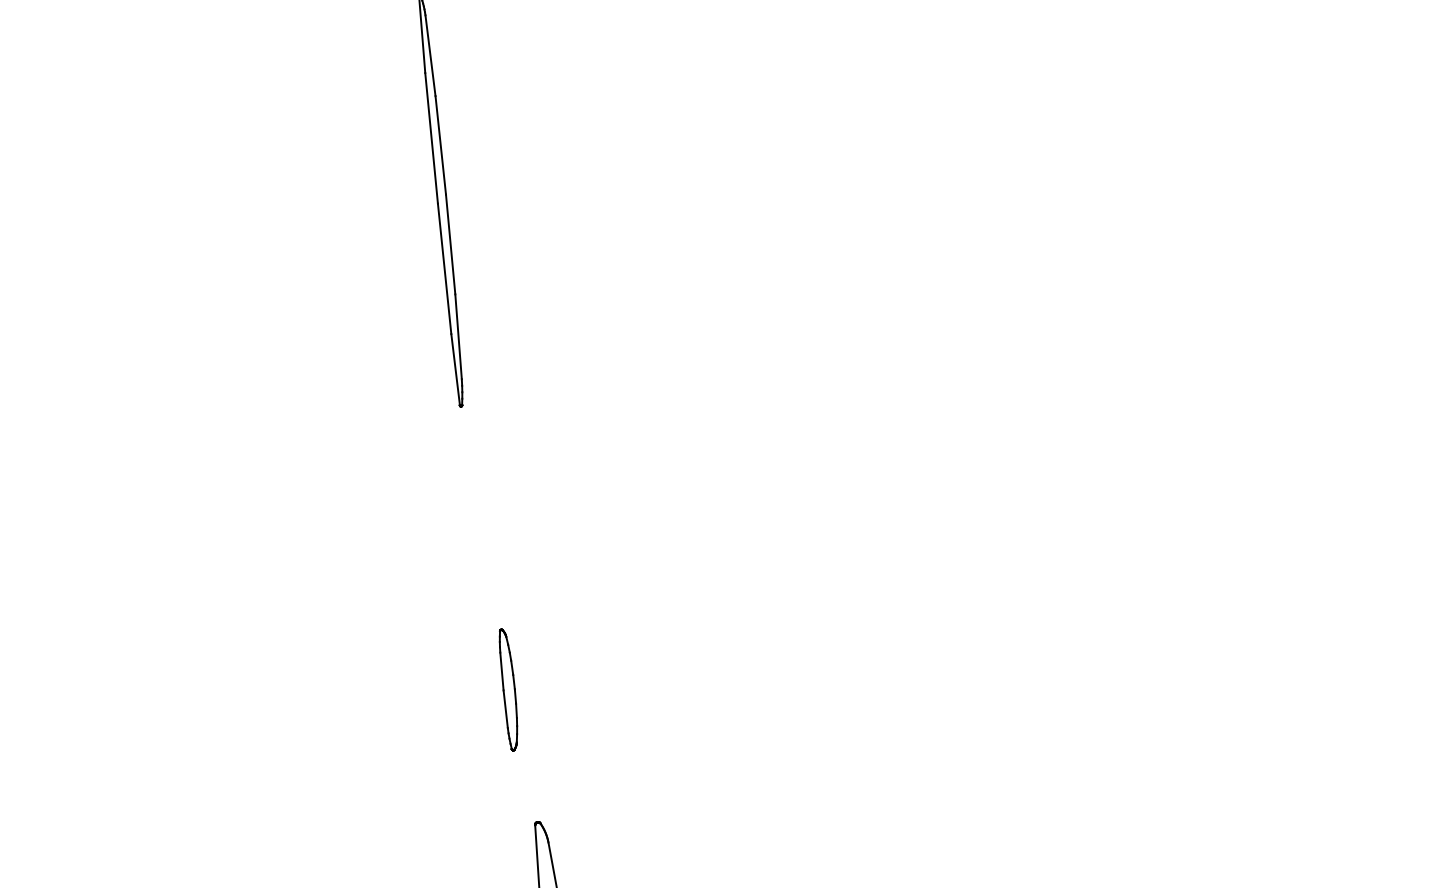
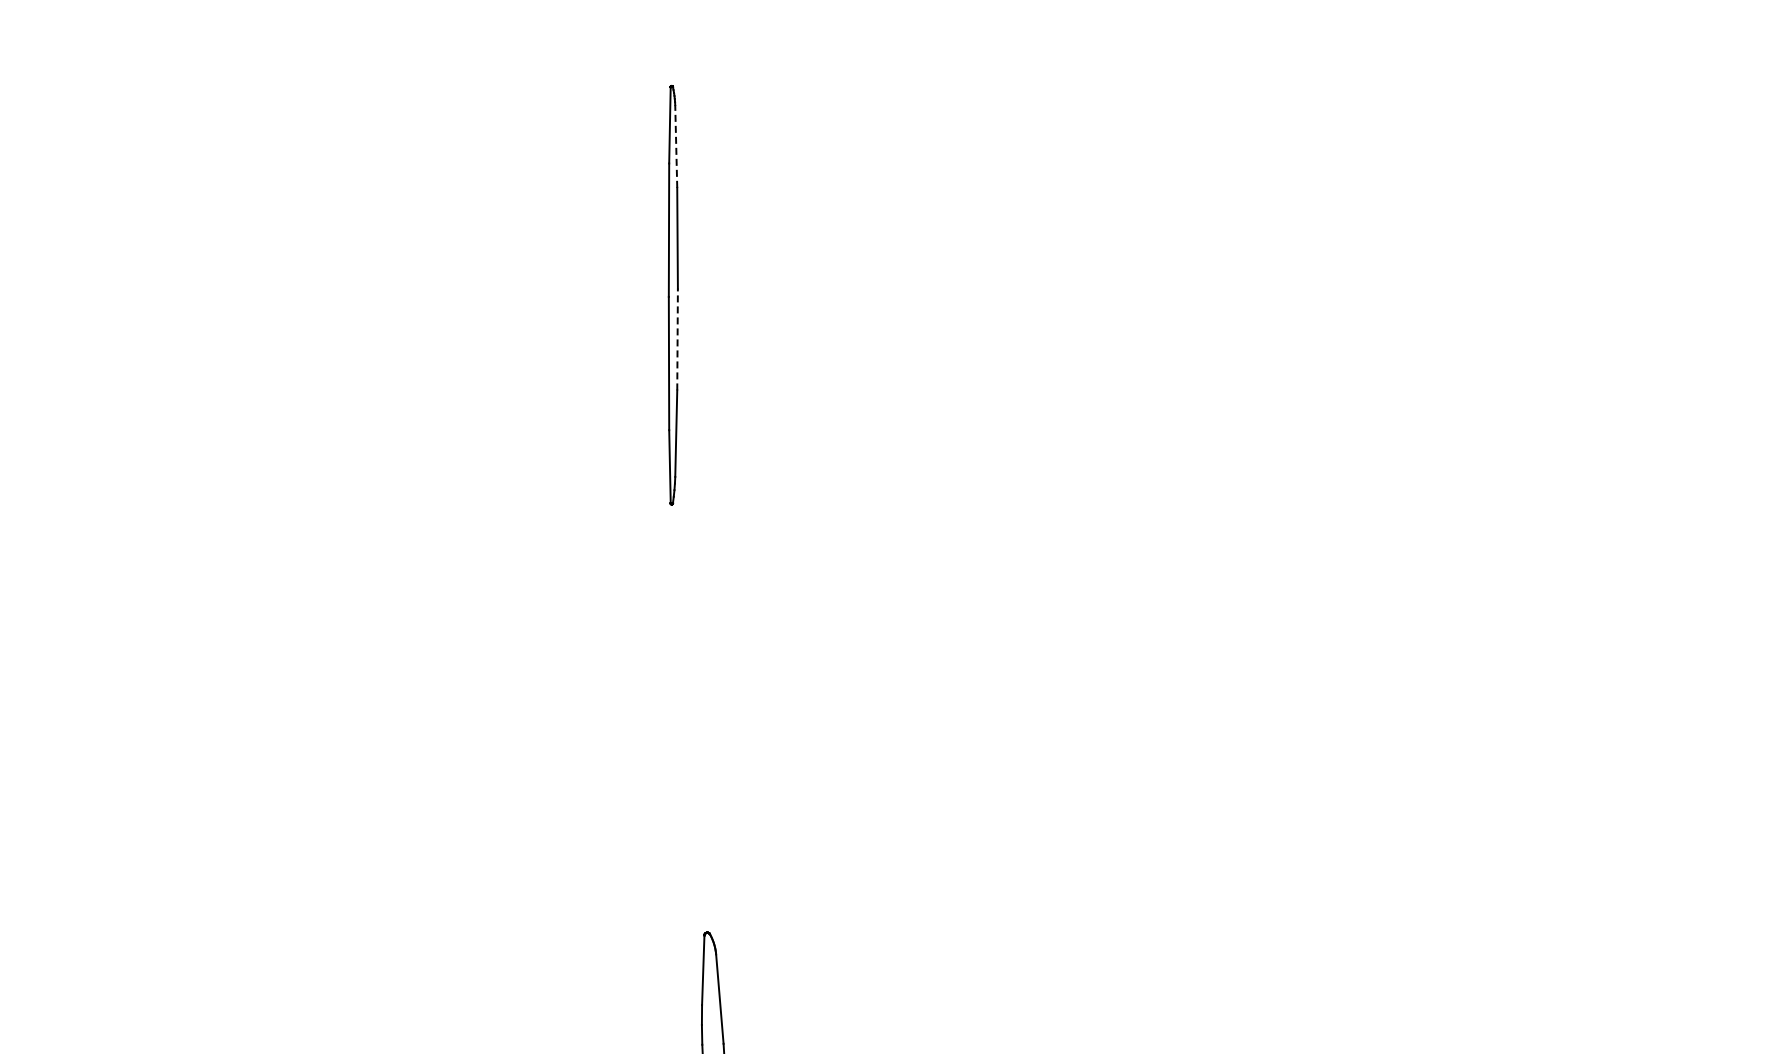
line: (430, 54) -> (676, 145), solid -> dashed
line: (450, 244) -> (677, 339), solid -> dashed
part: (508, 689) -> (691, 795), removed

